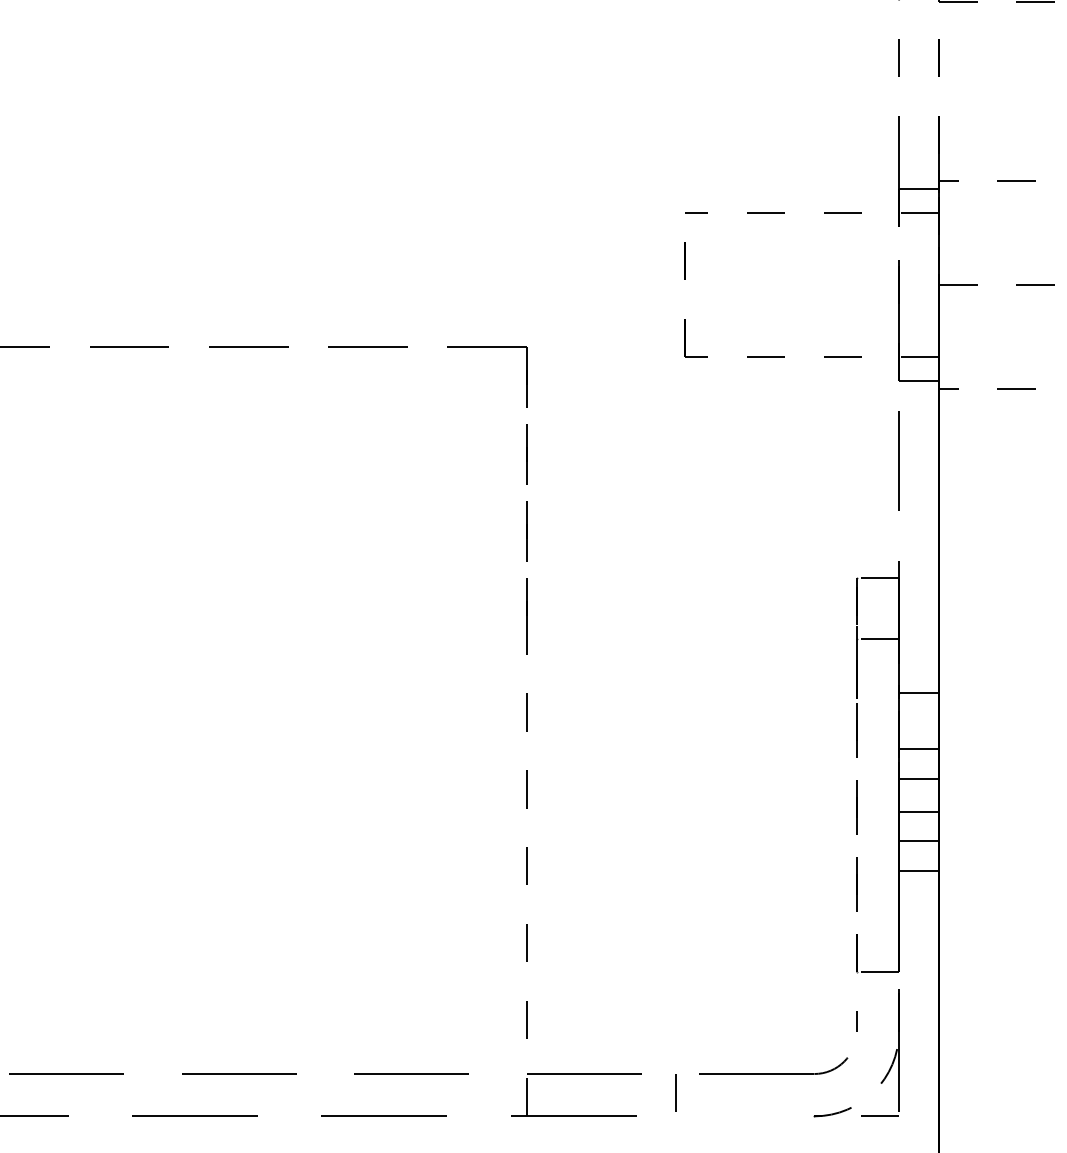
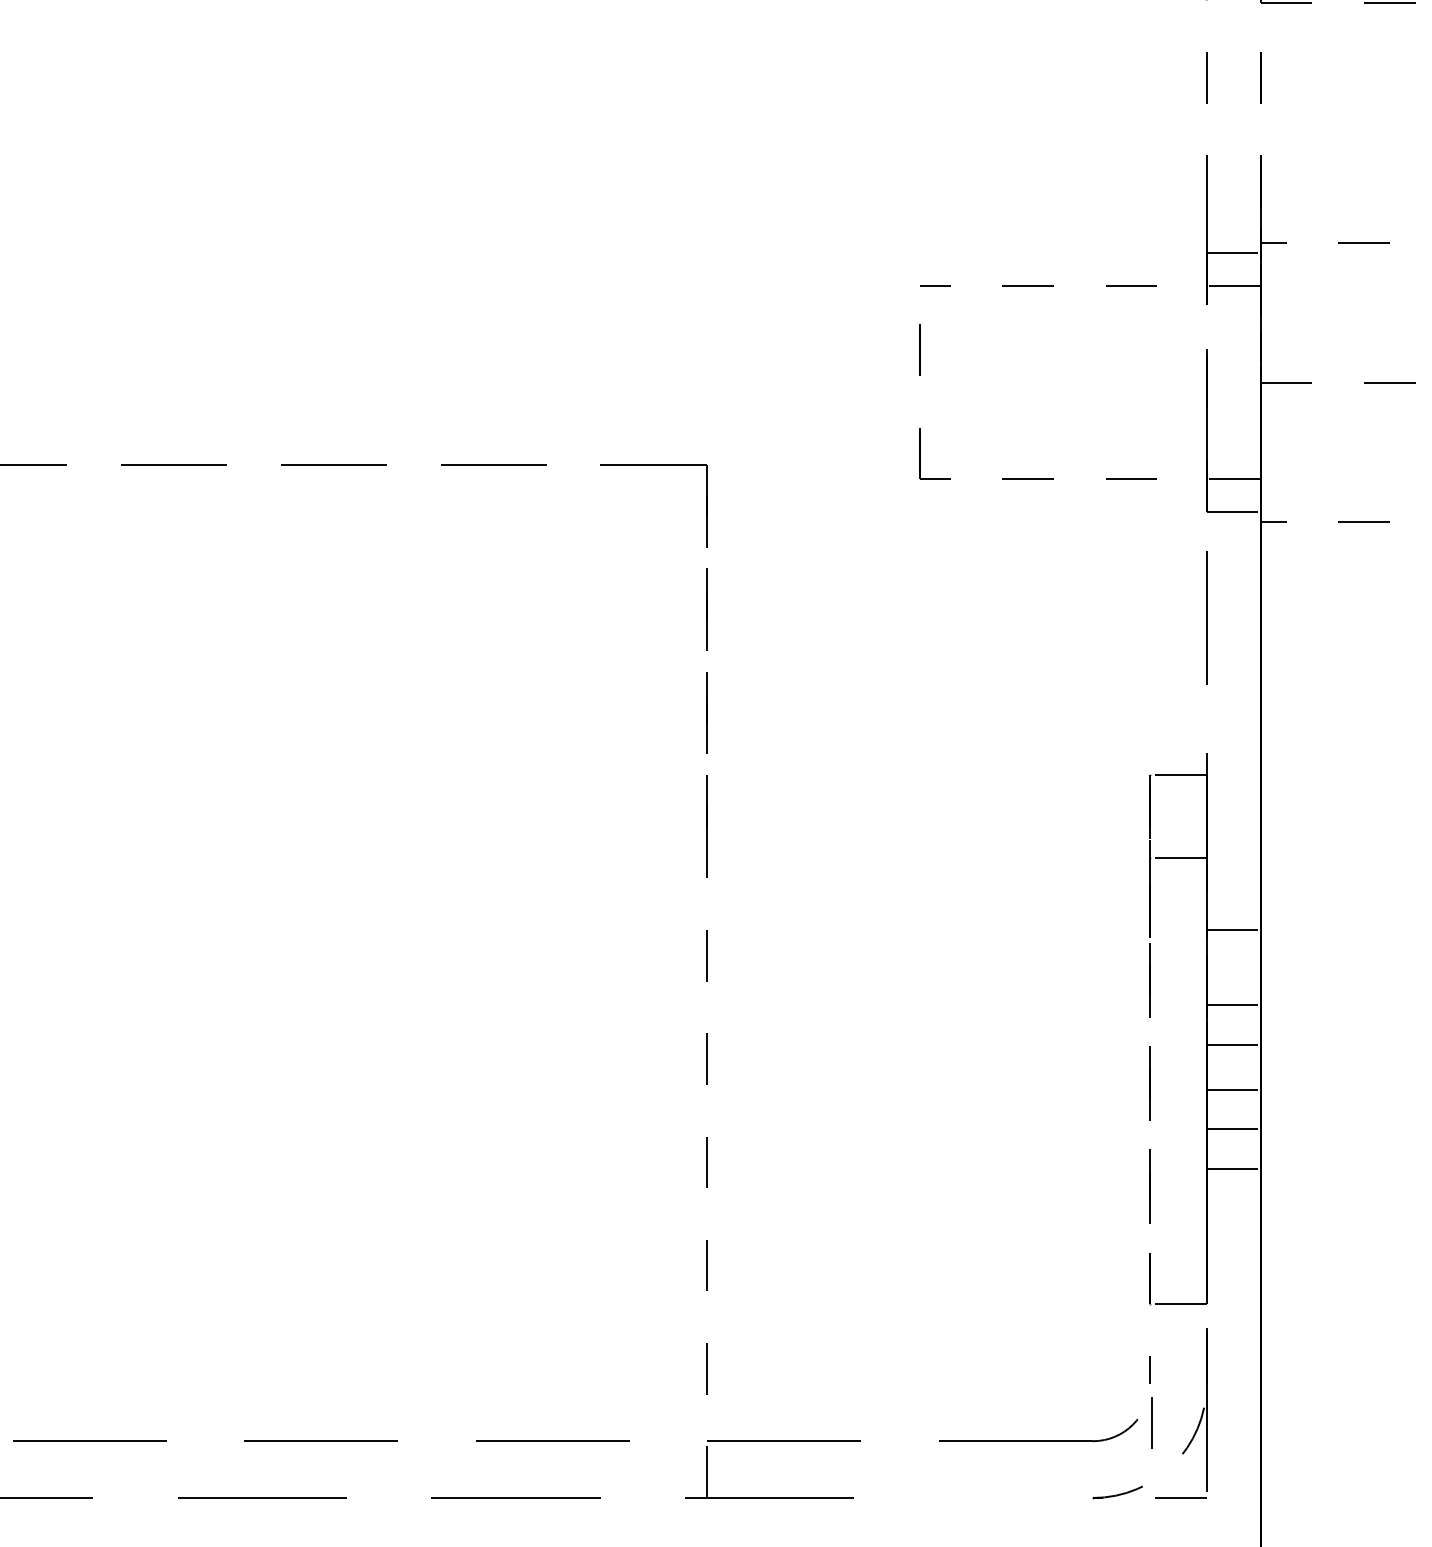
line: (675, 1092) -> (1151, 1422), moved

